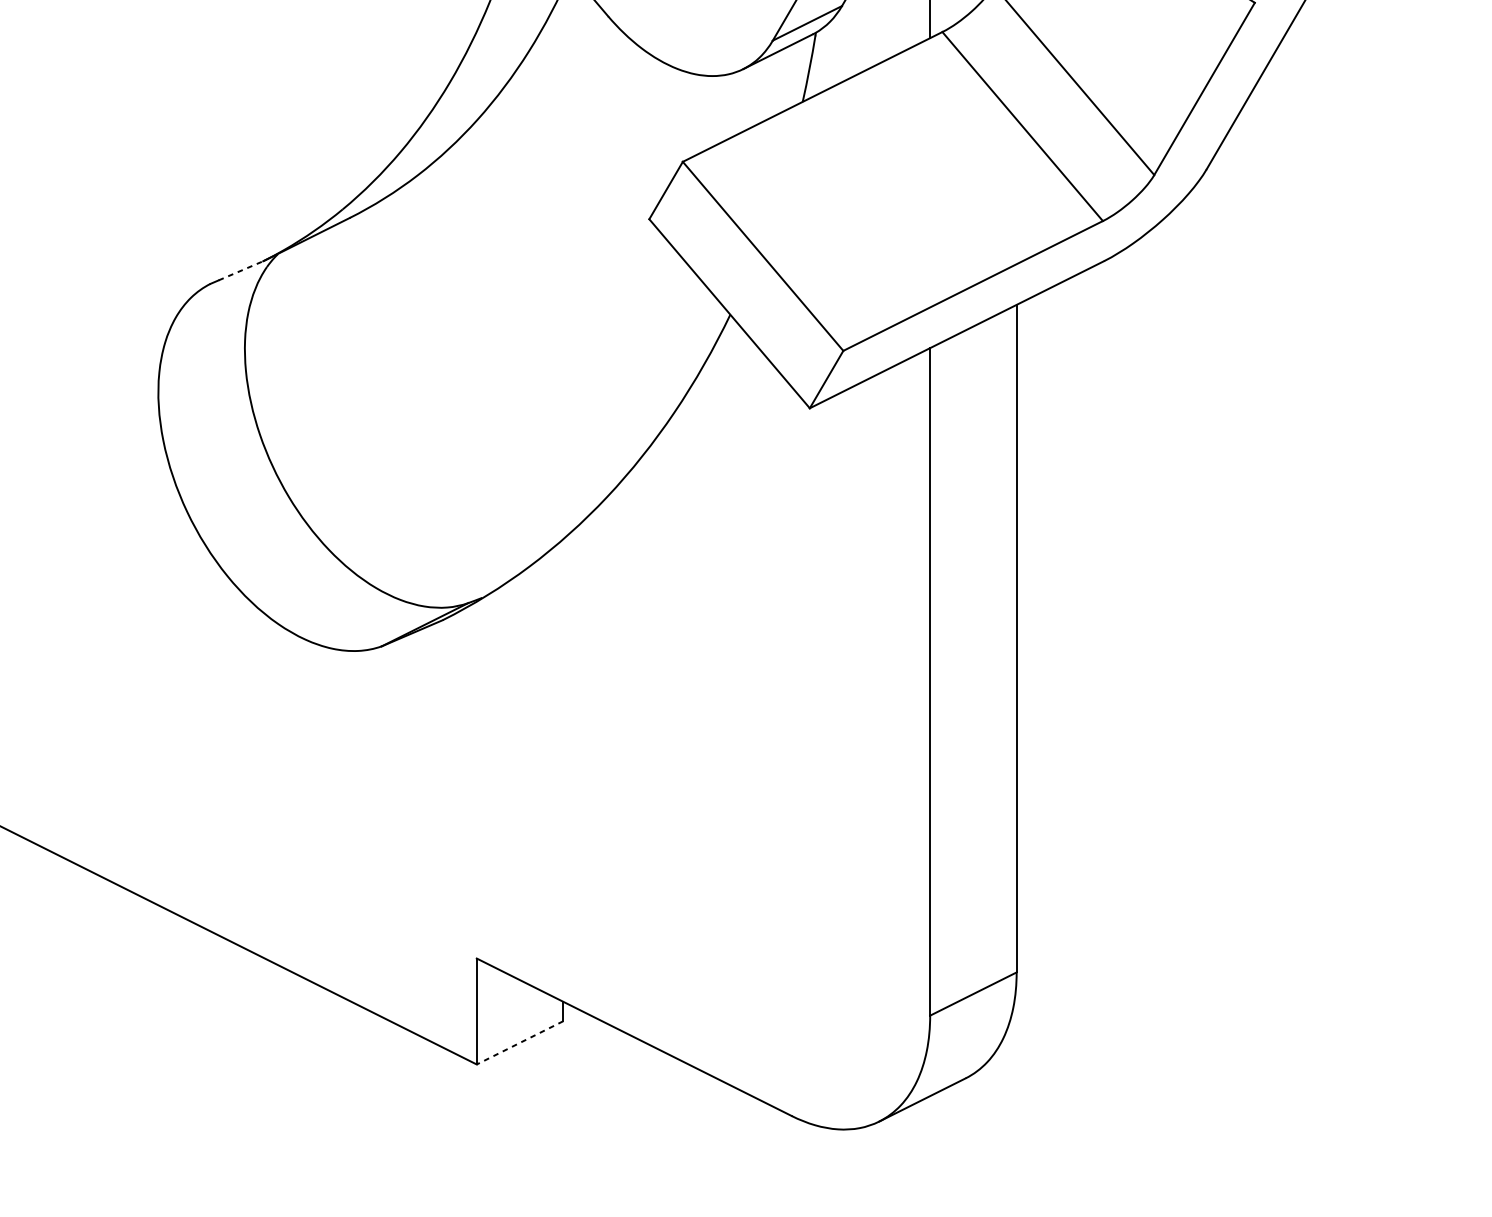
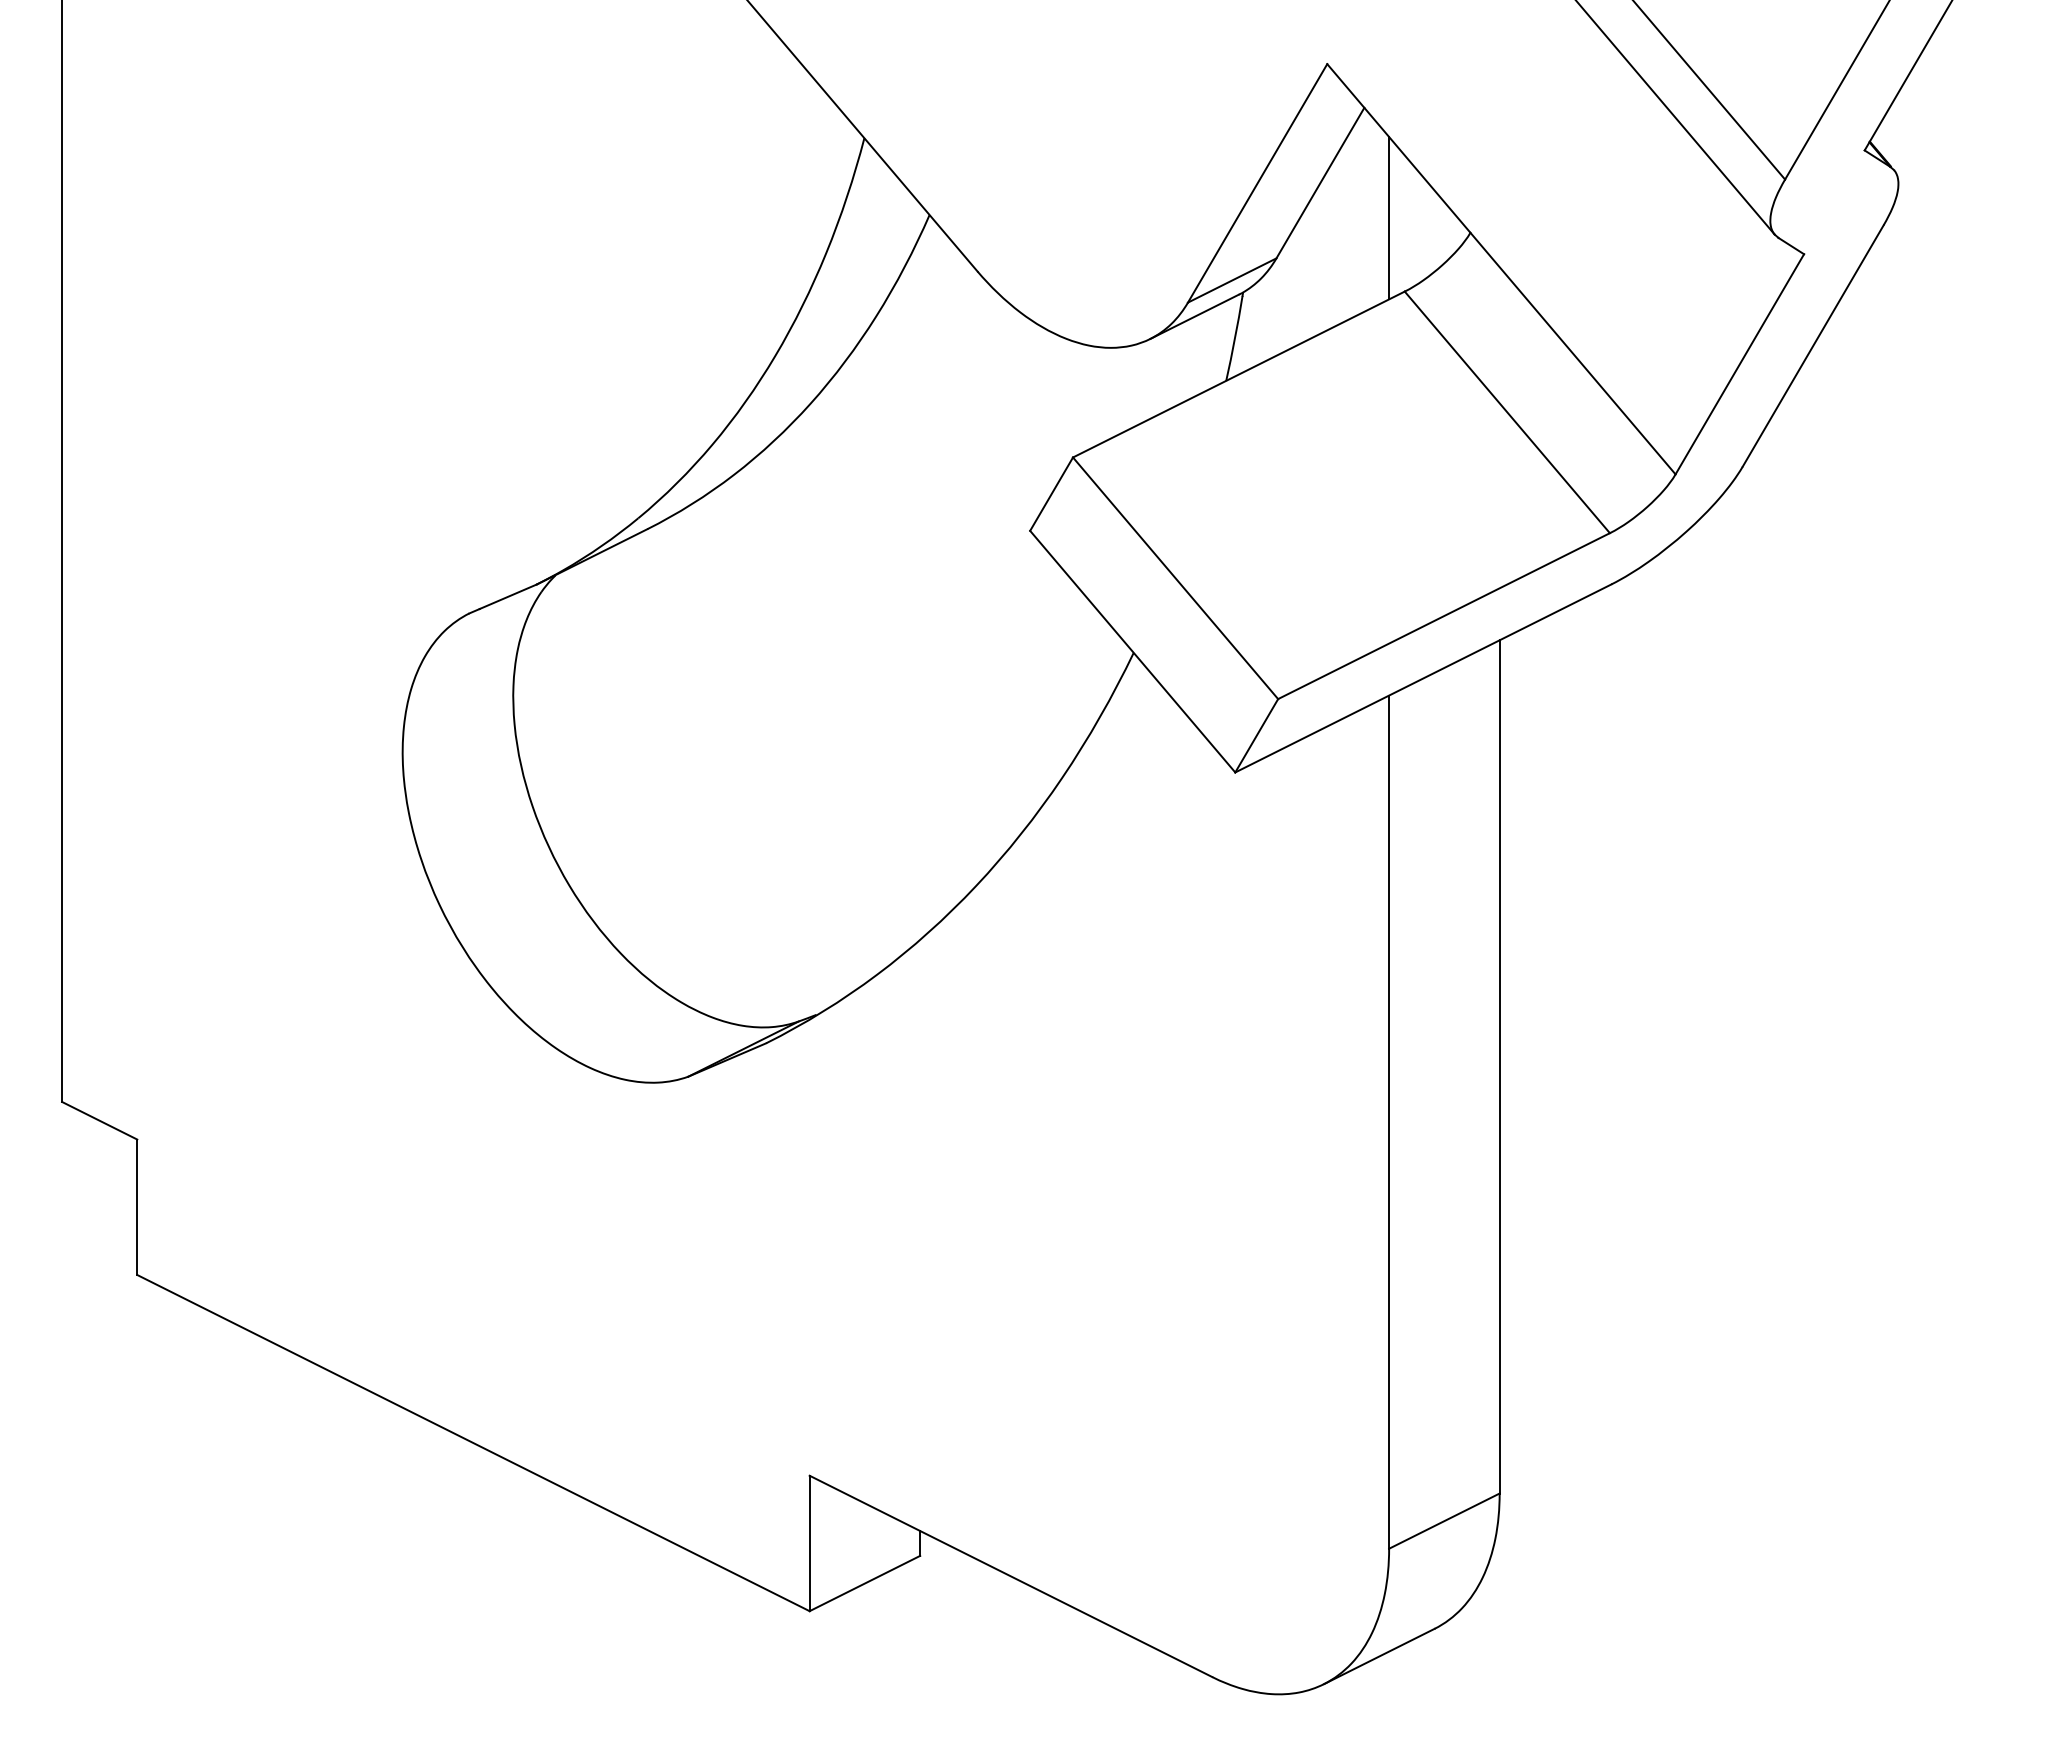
line: (241, 270) -> (508, 596), dashed -> solid
line: (519, 1042) -> (864, 1583), dashed -> solid

